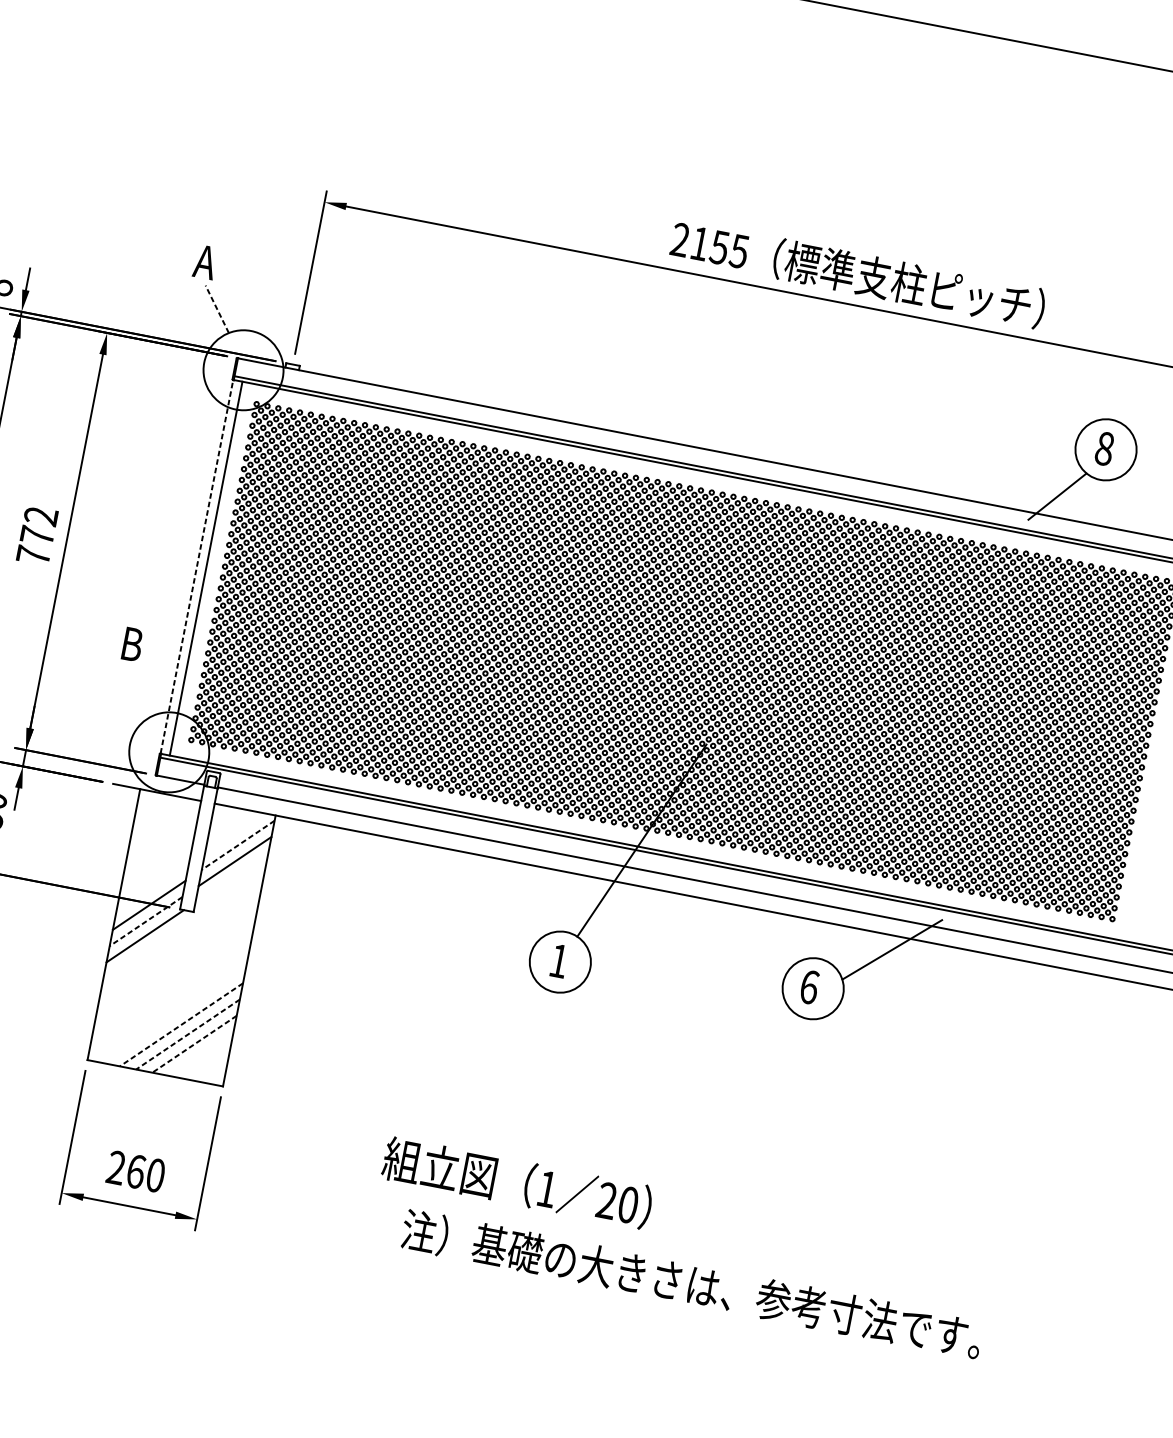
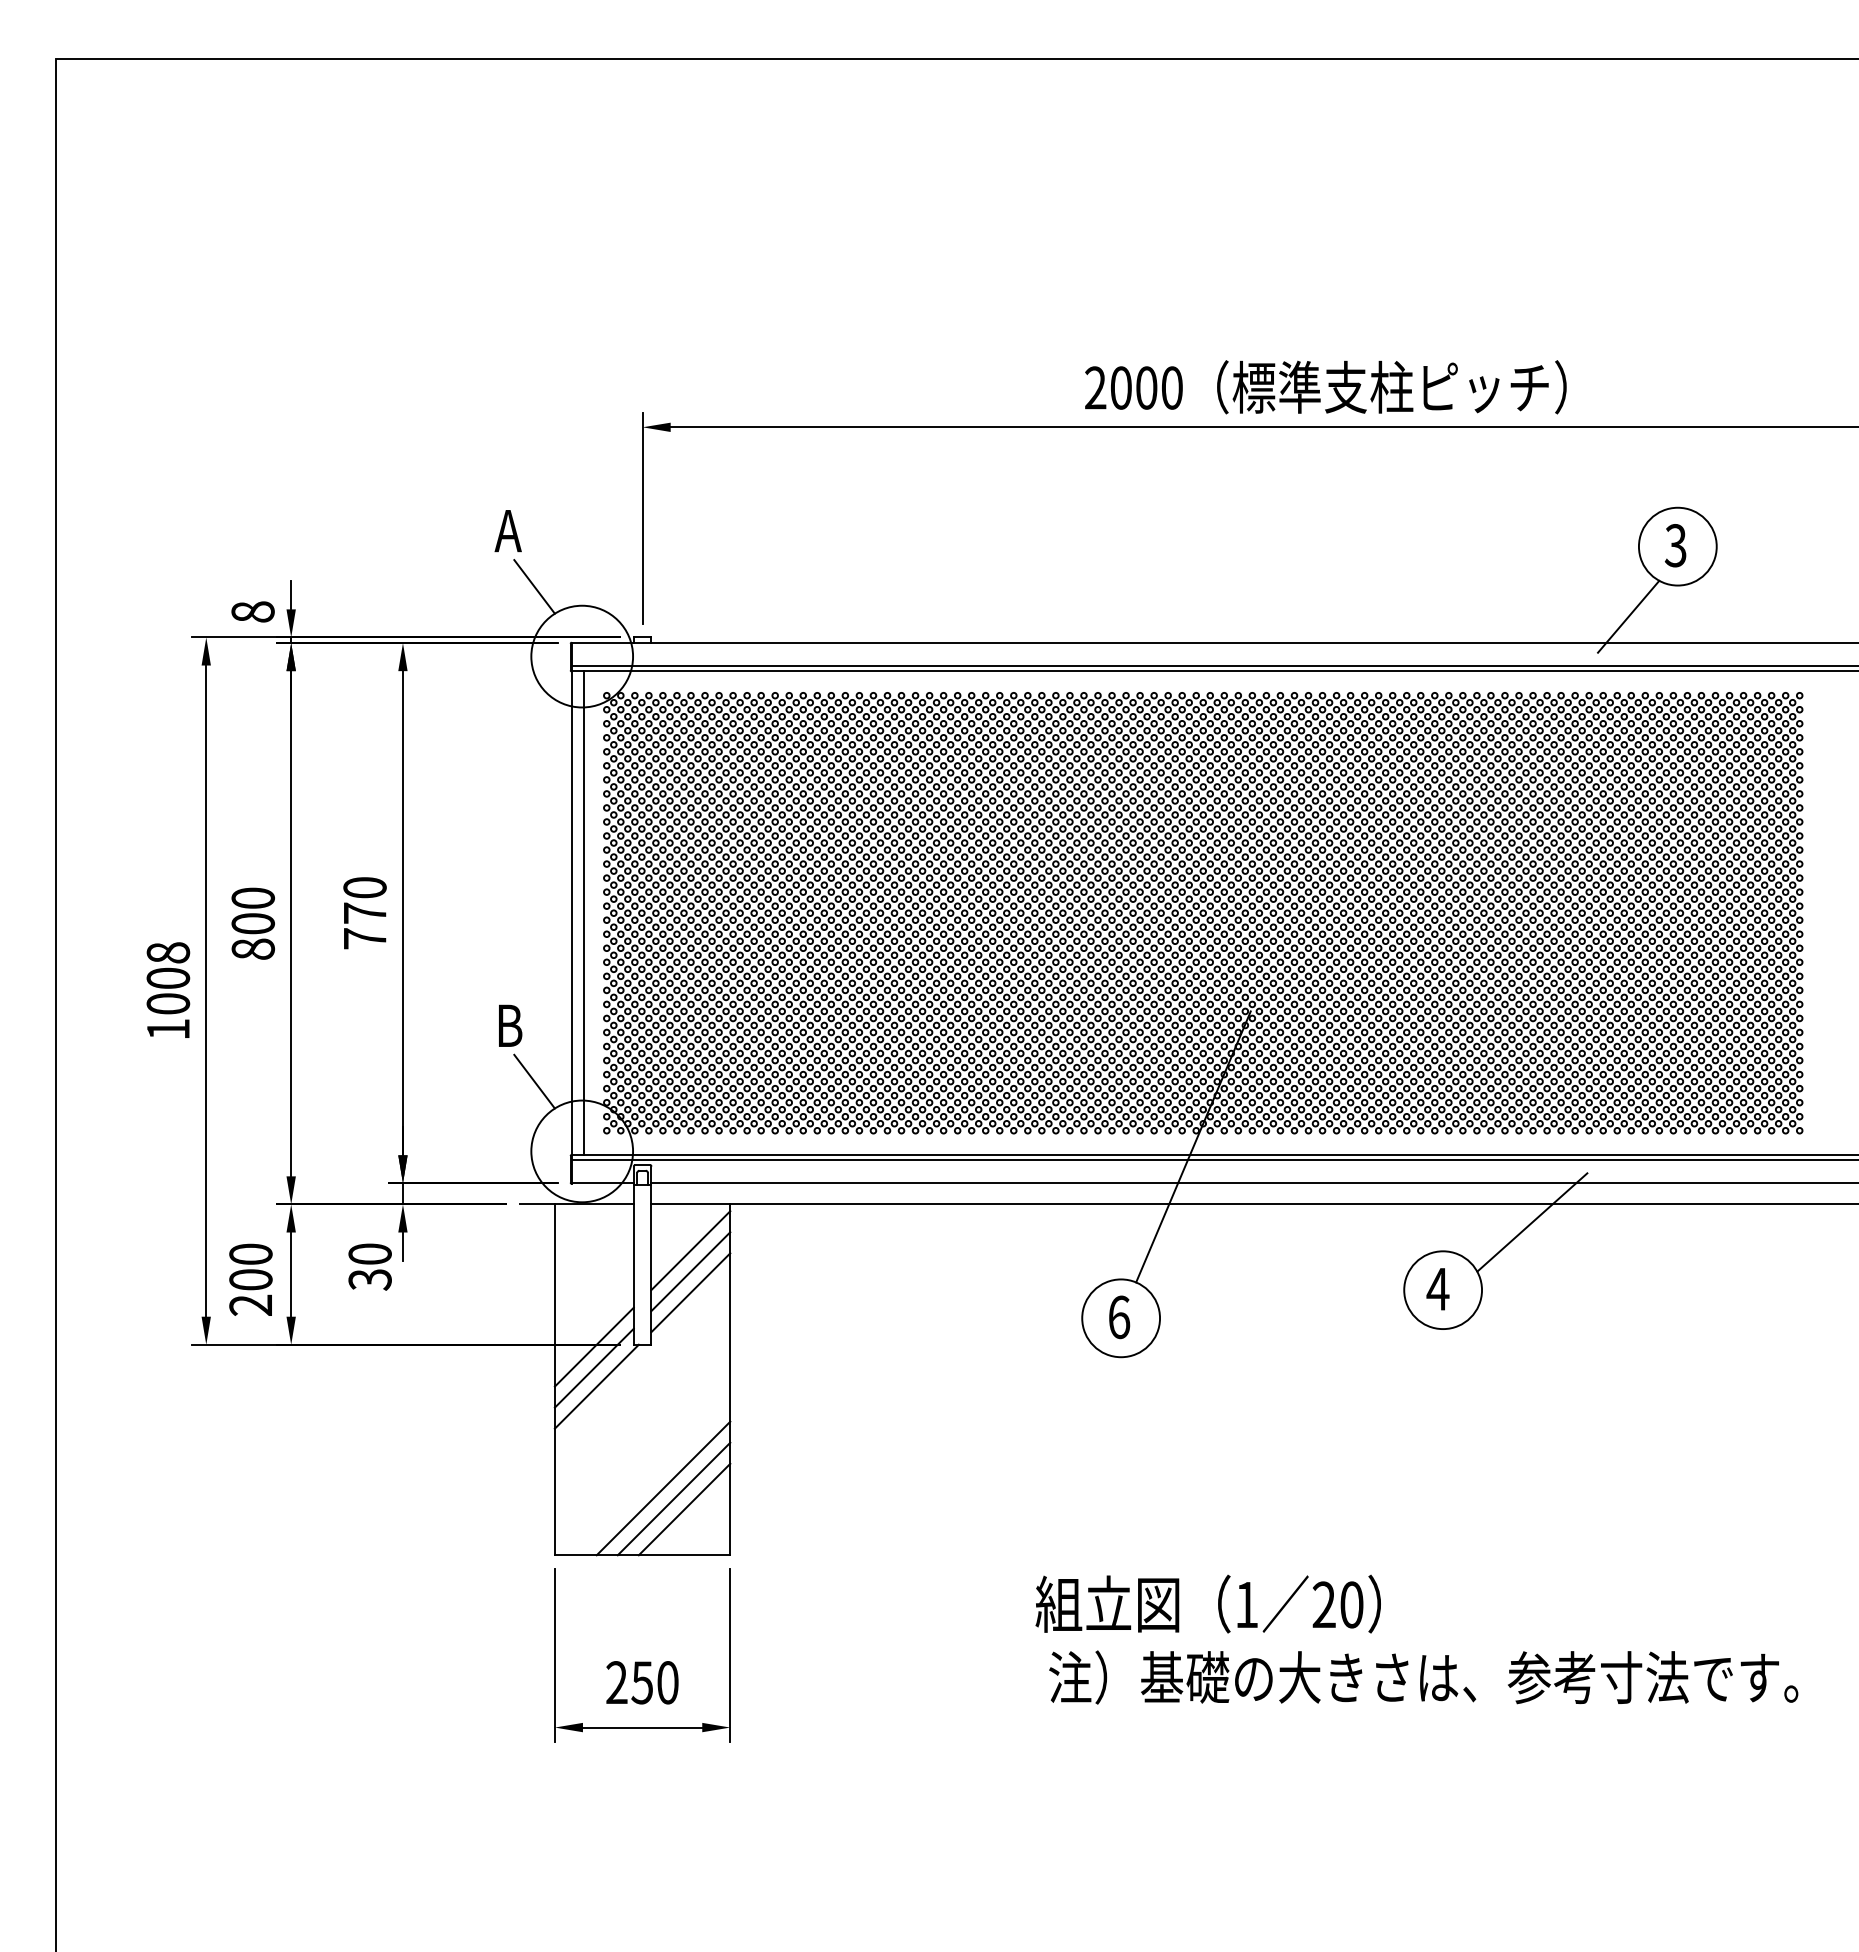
text: (719, 247) -> (1146, 387), 2155 -> 2000
line: (217, 308) -> (534, 586), dashed -> solid
text: (1104, 448) -> (1675, 545), 8 -> 3
text: (40, 515) -> (364, 887), 772 -> 770
line: (196, 567) -> (571, 913), dashed -> solid
line: (142, 691) -> (534, 1081), added
line: (238, 845) -> (690, 1250), dashed -> solid
line: (231, 877) -> (690, 1292), added
line: (146, 921) -> (594, 1368), dashed -> solid
text: (559, 961) -> (1119, 1317), 1 -> 6
text: (809, 986) -> (1437, 1288), 6 -> 4
line: (181, 1024) -> (663, 1488), dashed -> solid
line: (188, 1034) -> (674, 1499), dashed -> solid
line: (194, 1044) -> (684, 1509), dashed -> solid
text: (136, 1171) -> (642, 1682), 260 -> 250
text: (517, 1182) -> (1207, 1603), moved
text: (691, 1284) -> (1423, 1677), moved

